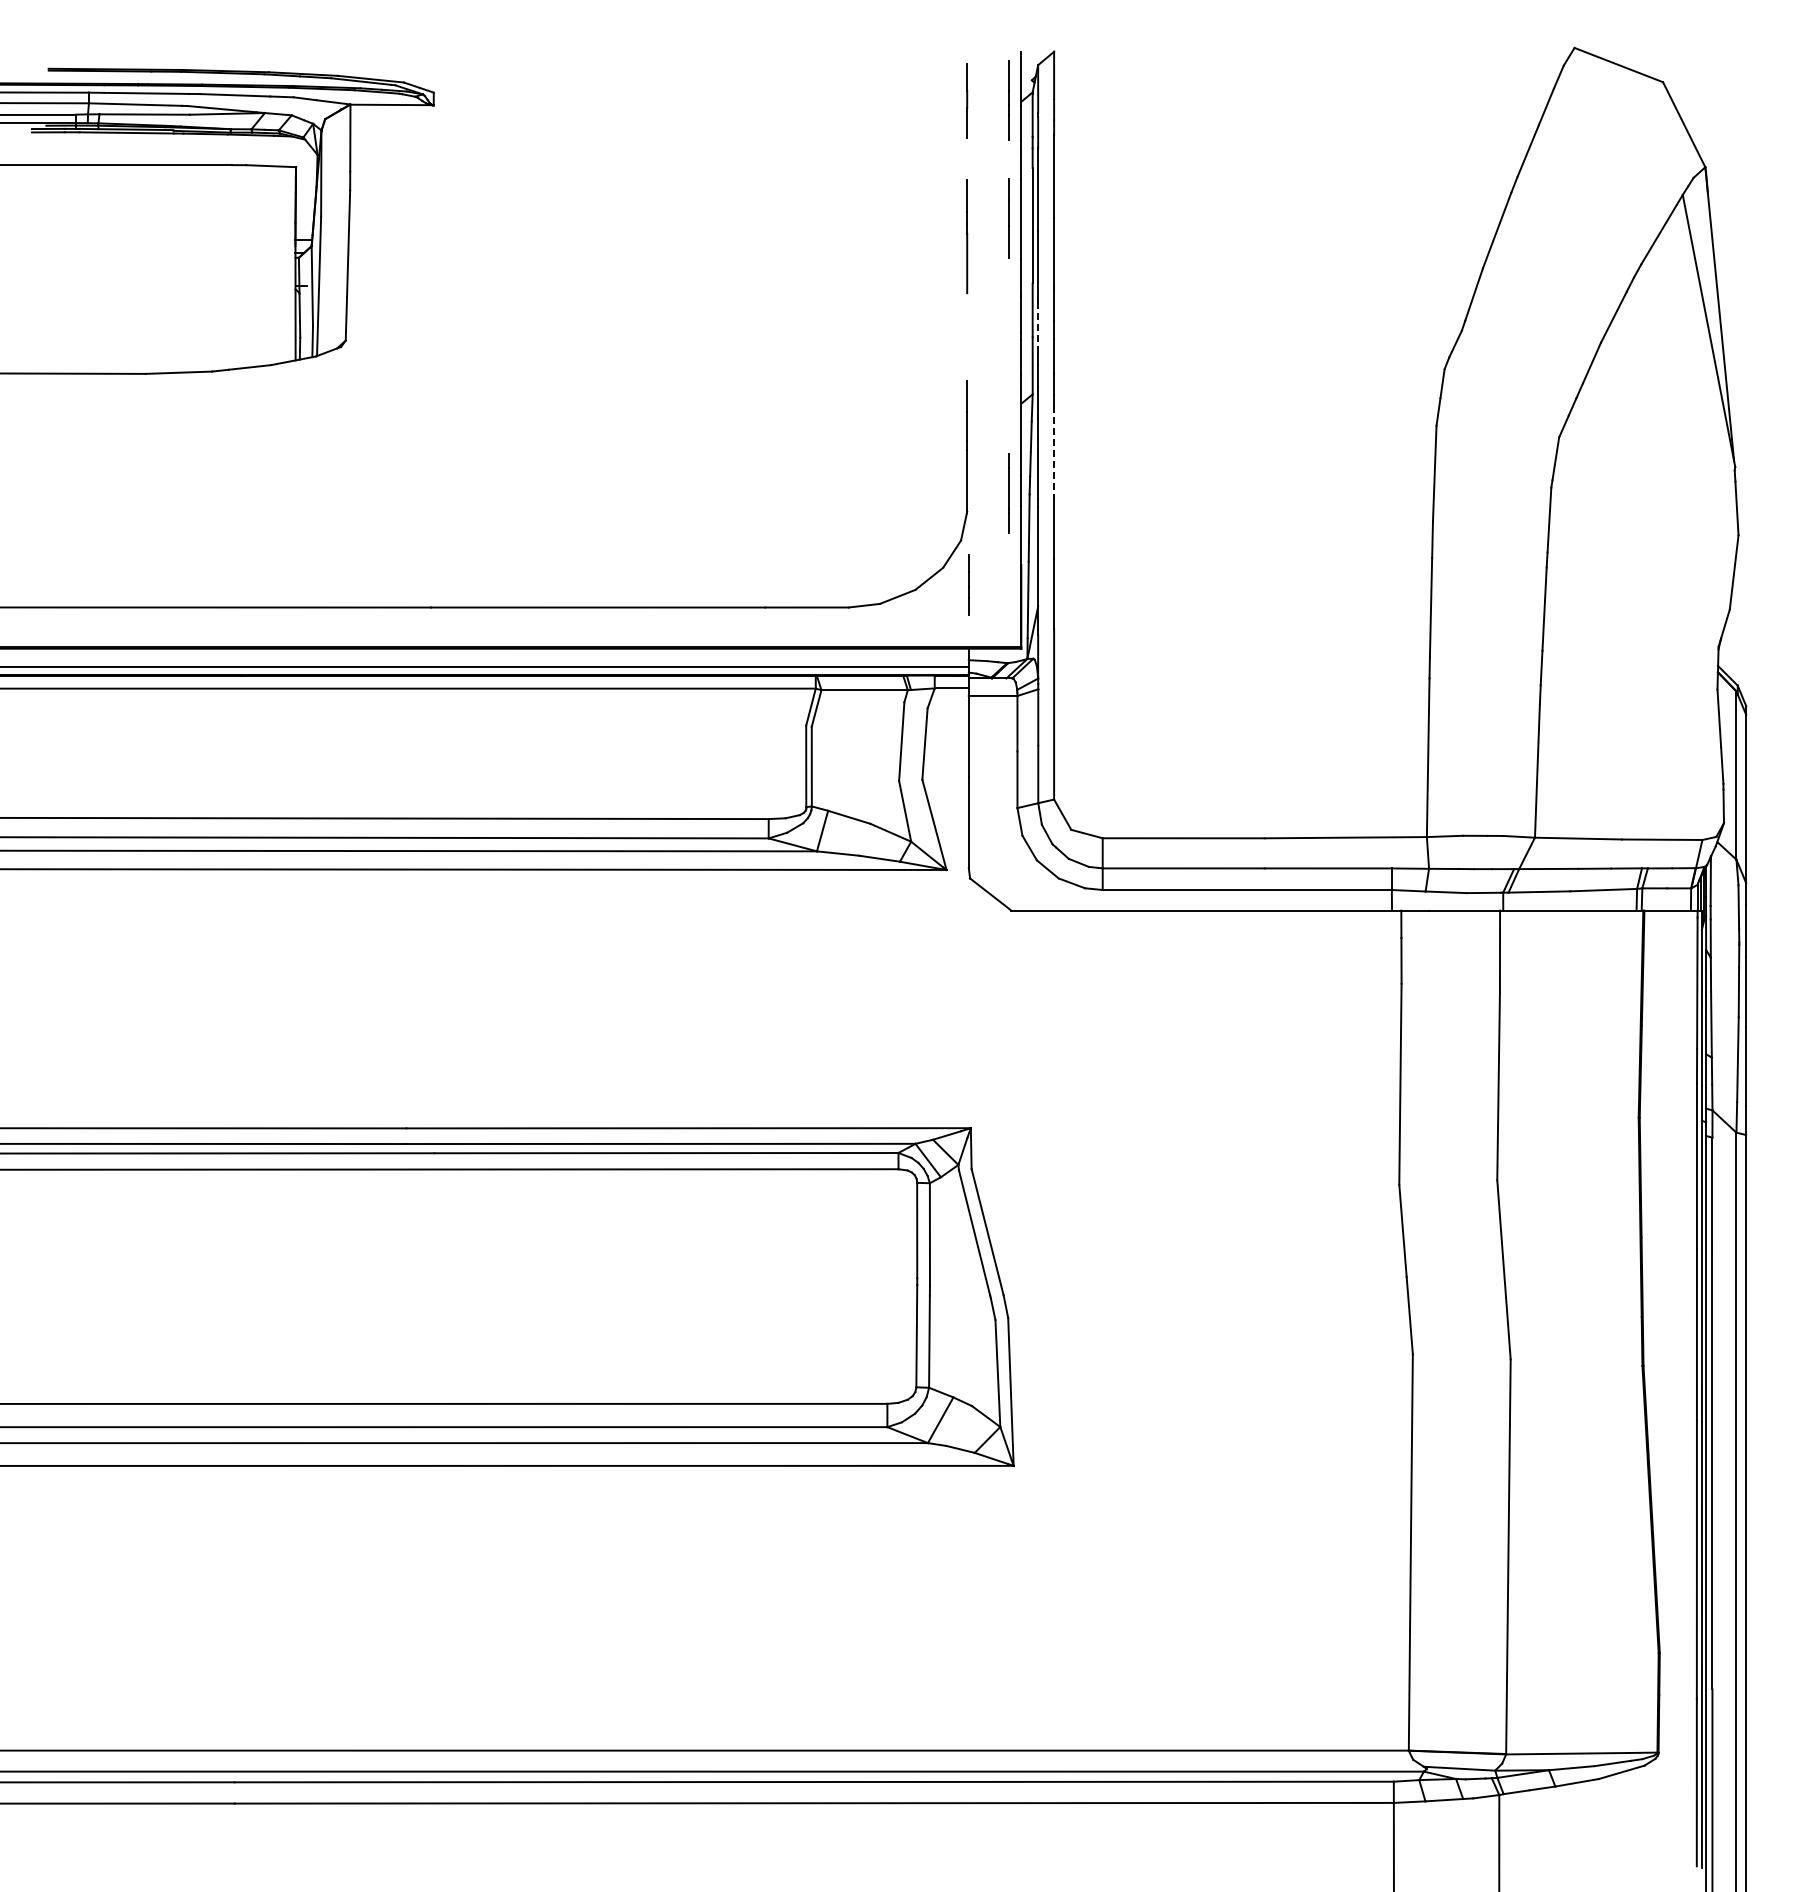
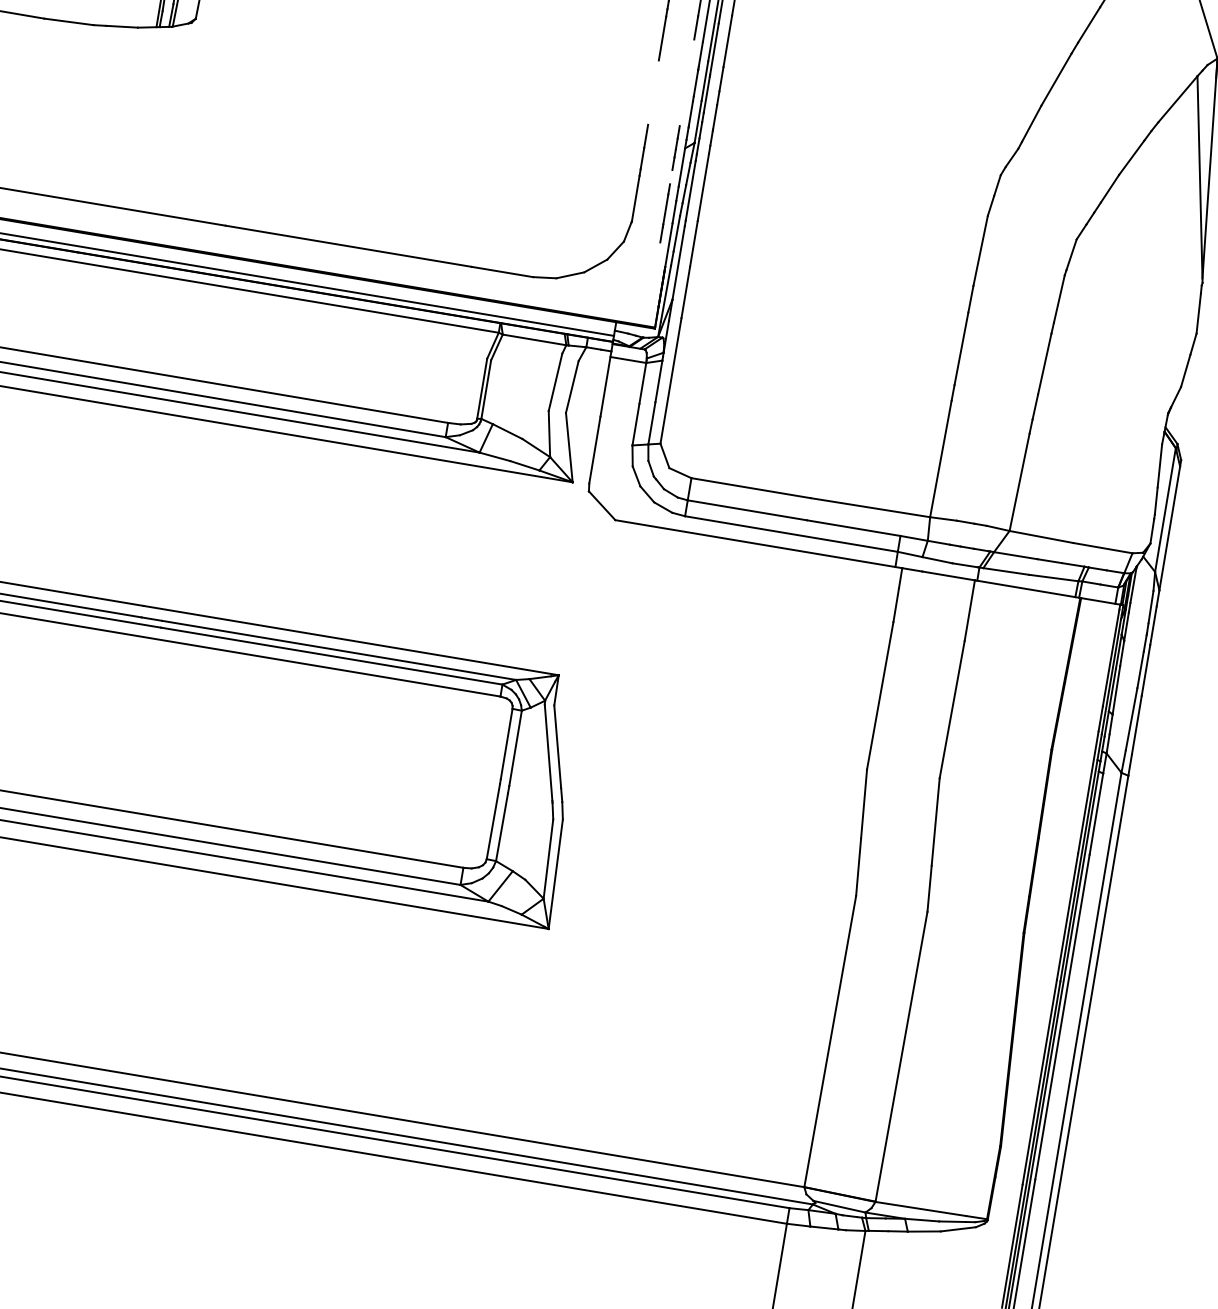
line: (1038, 328) -> (706, 95), dashed -> solid
line: (1054, 451) -> (703, 187), dashed -> solid
line: (968, 584) -> (675, 147), moved

